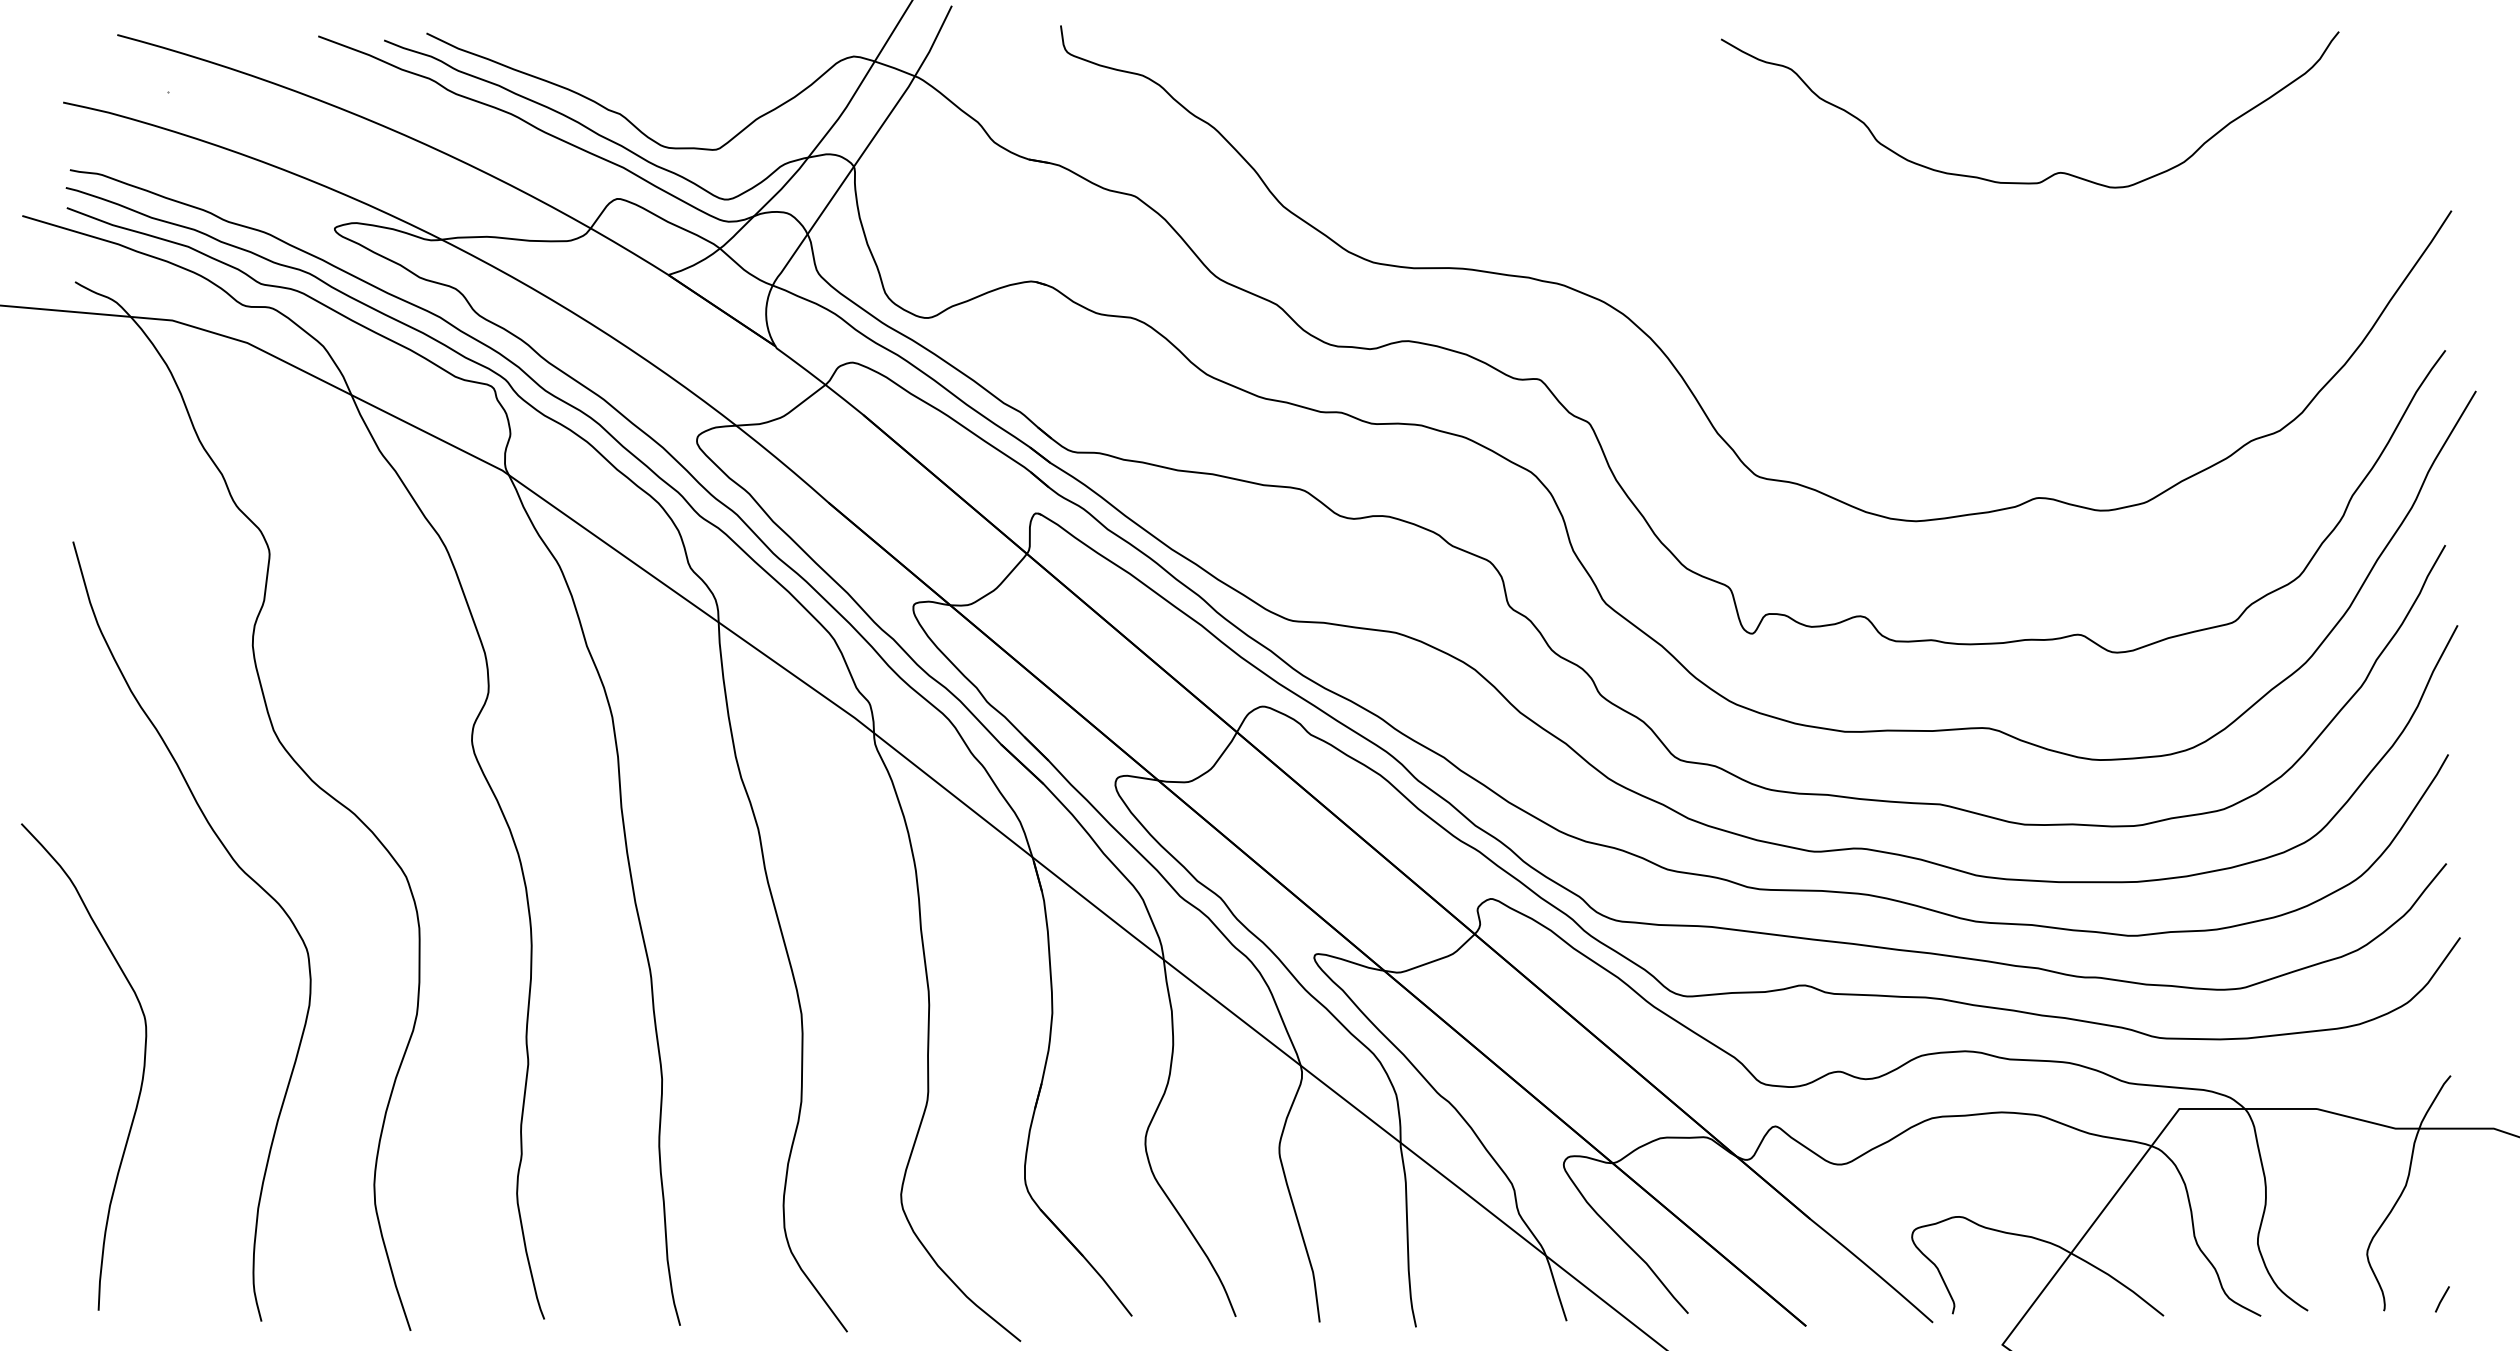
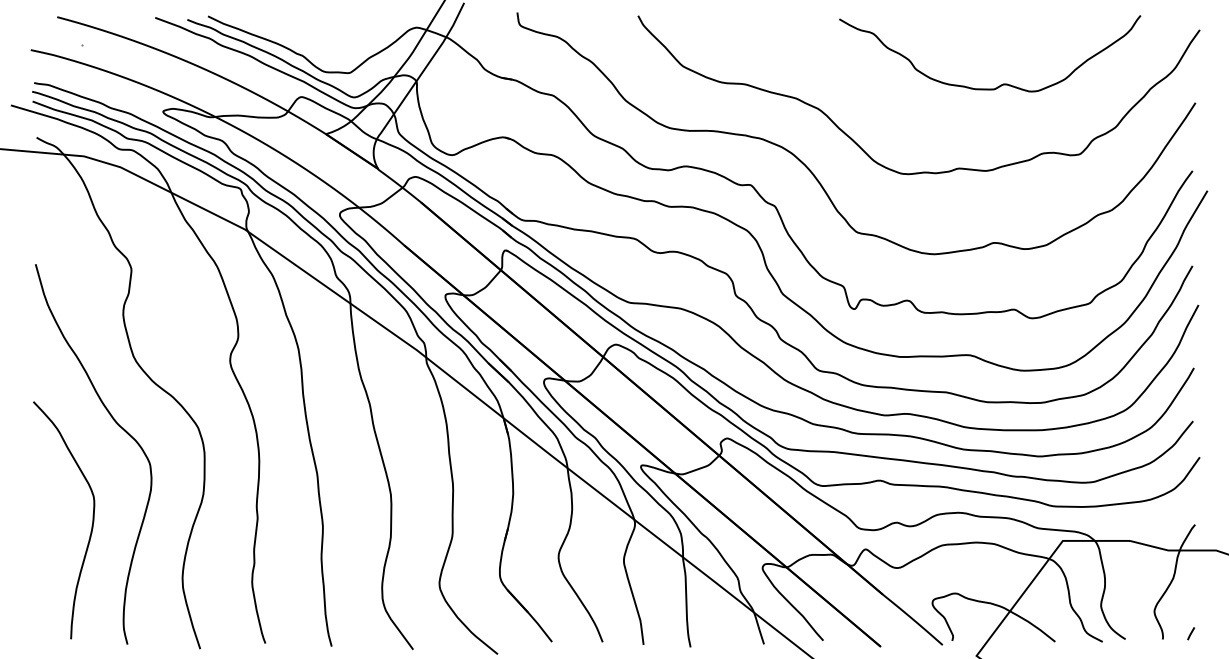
curve: (1891, 351) -> (922, 171), added
curve: (140, 1077) -> (91, 525), moved

